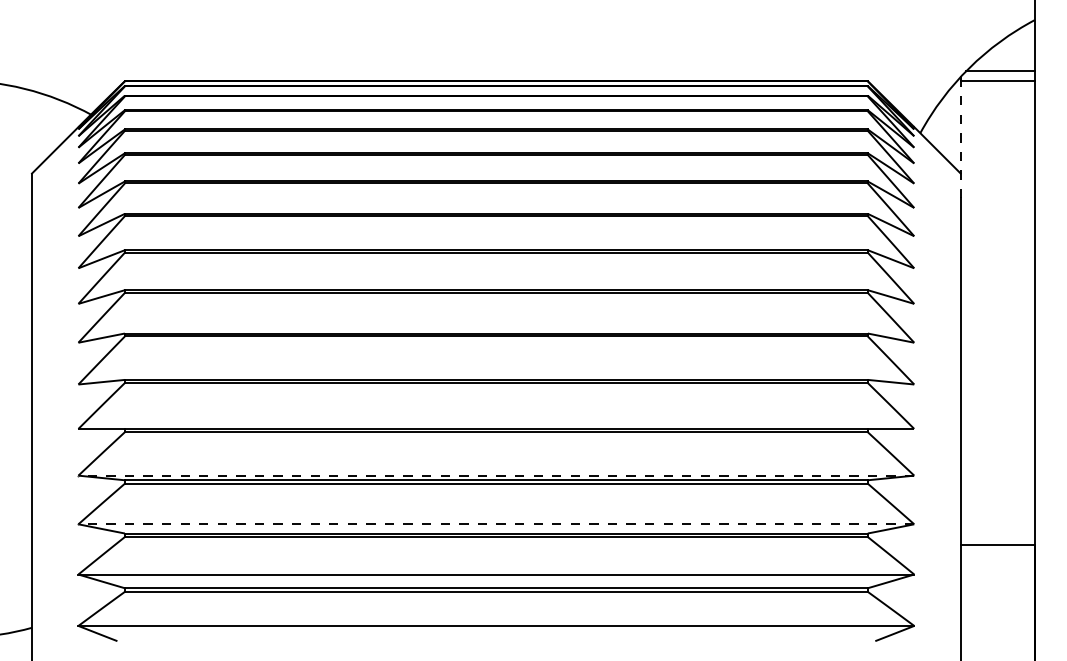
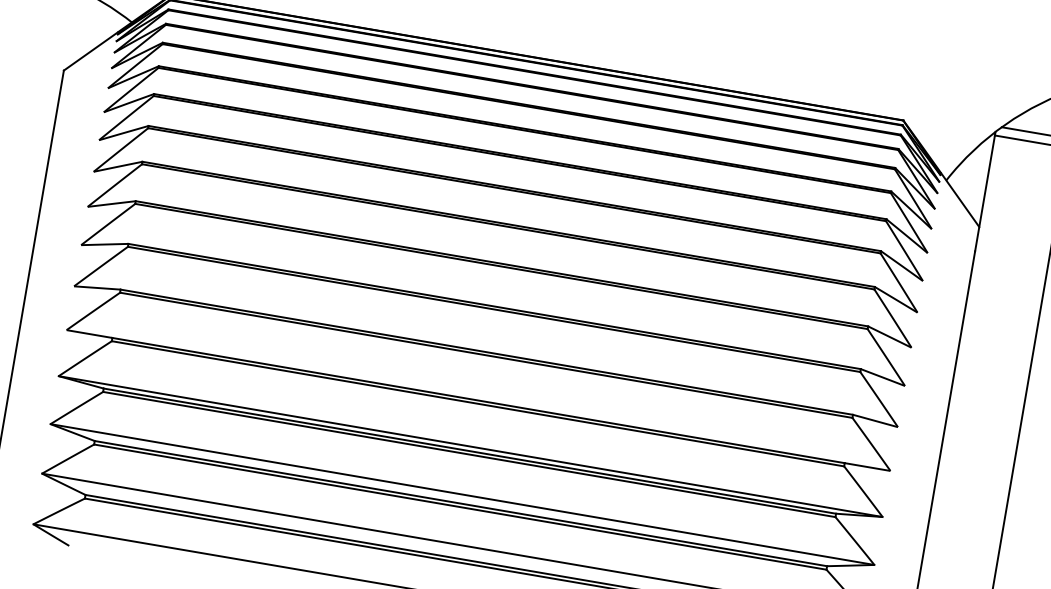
line: (960, 139) -> (984, 193), dashed -> solid
line: (496, 475) -> (470, 446), dashed -> solid
line: (496, 524) -> (462, 494), dashed -> solid

